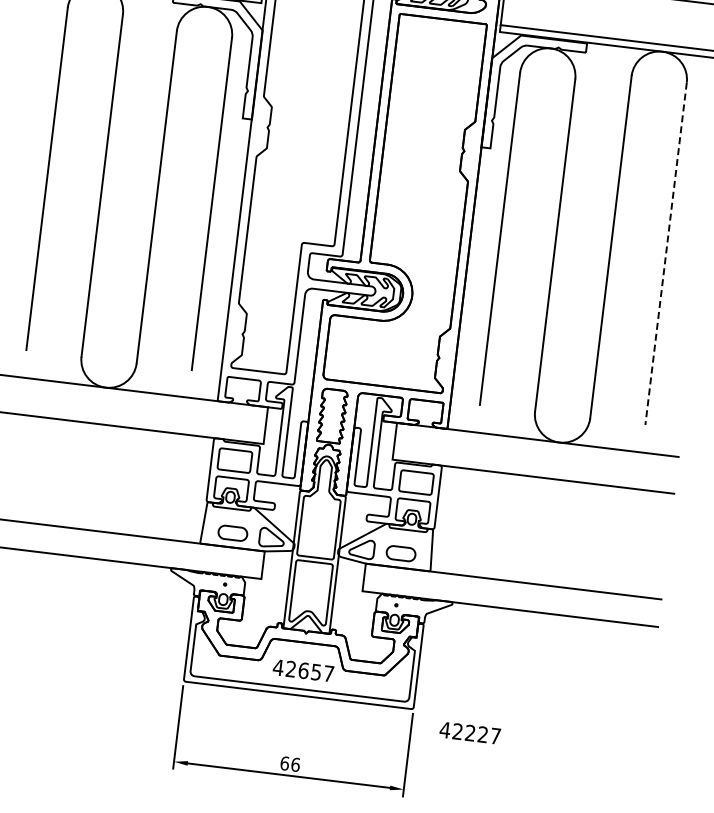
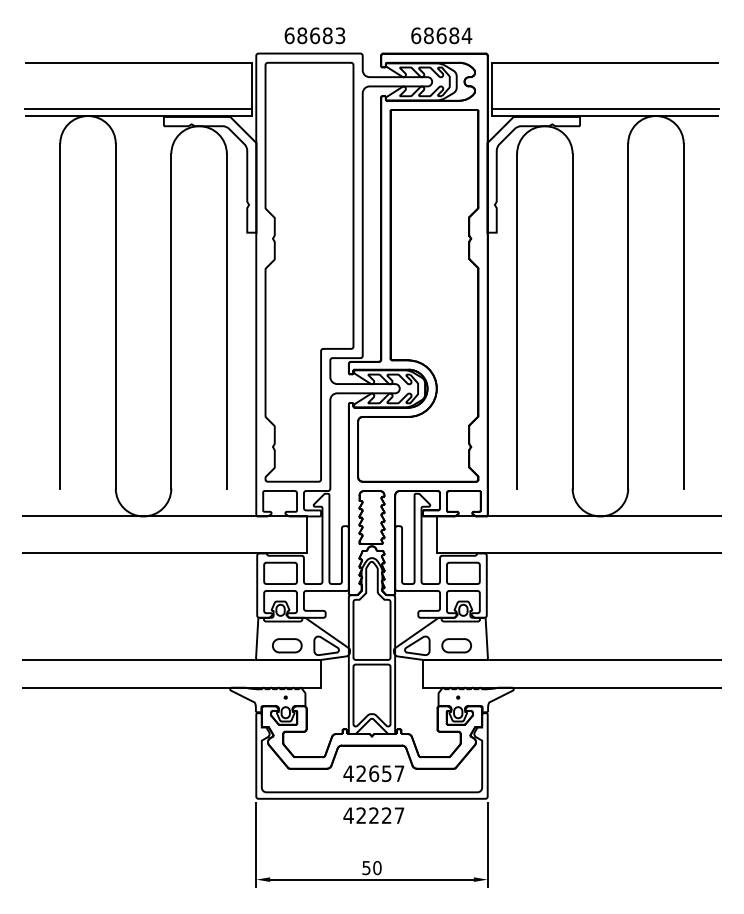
line: (665, 254) -> (683, 316), dashed -> solid
text: (469, 732) -> (373, 815), moved
text: (289, 763) -> (371, 867), 66 -> 50

